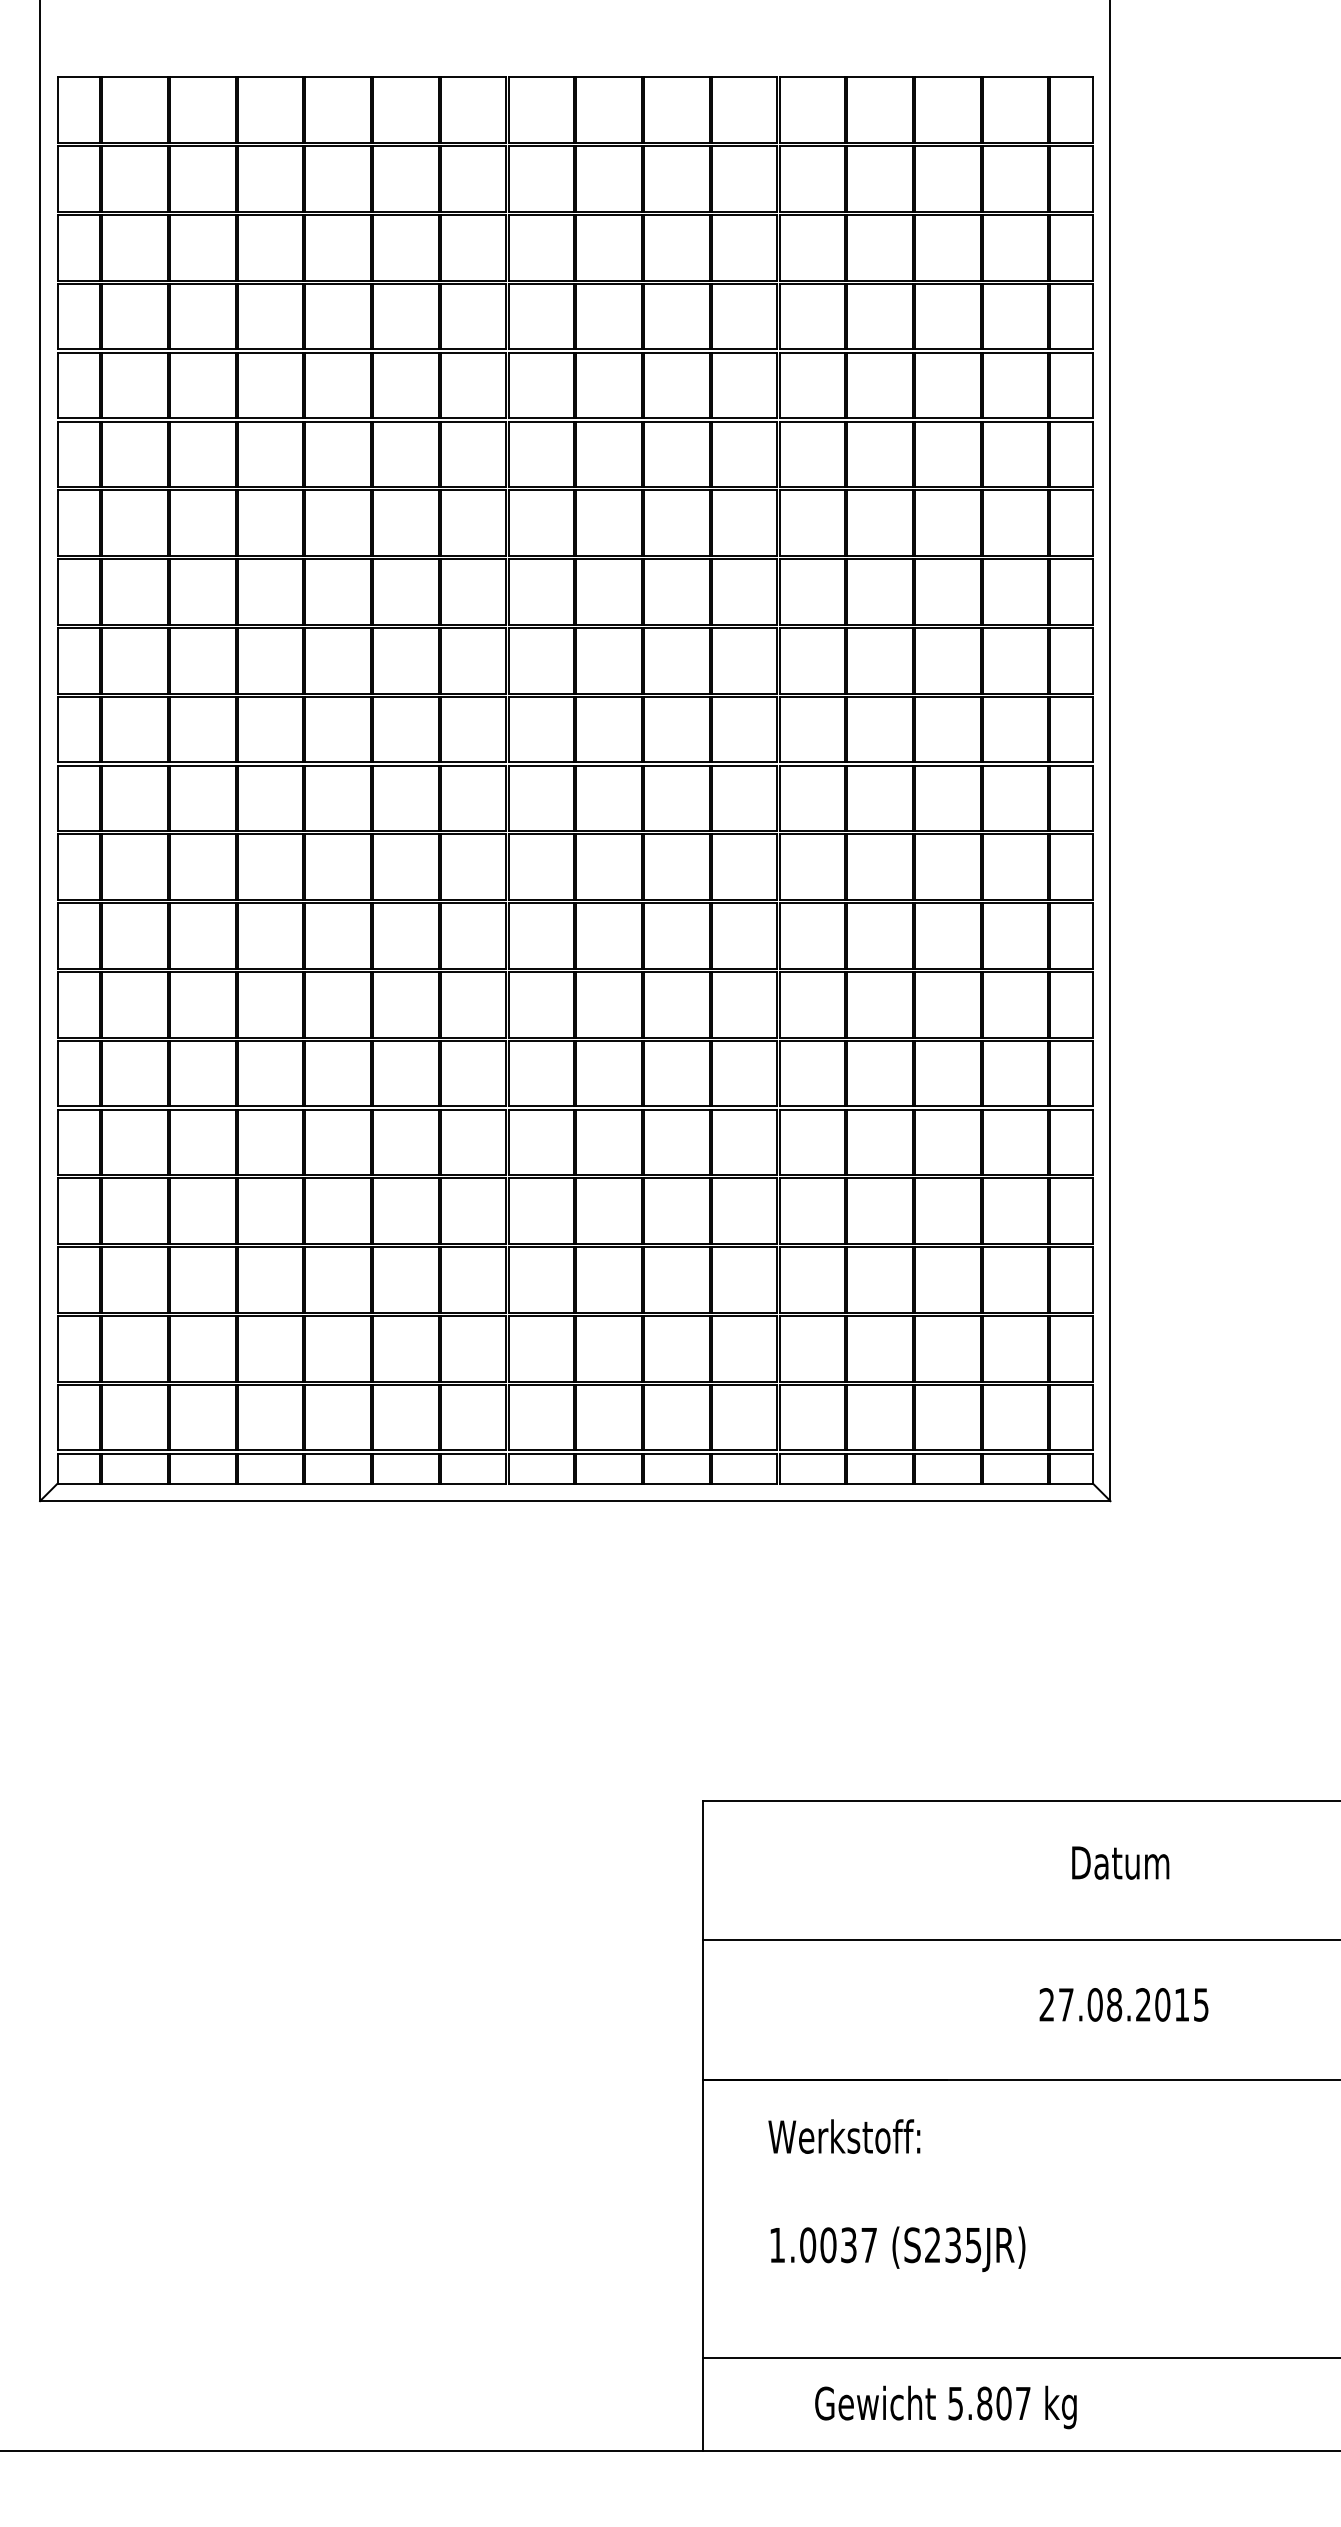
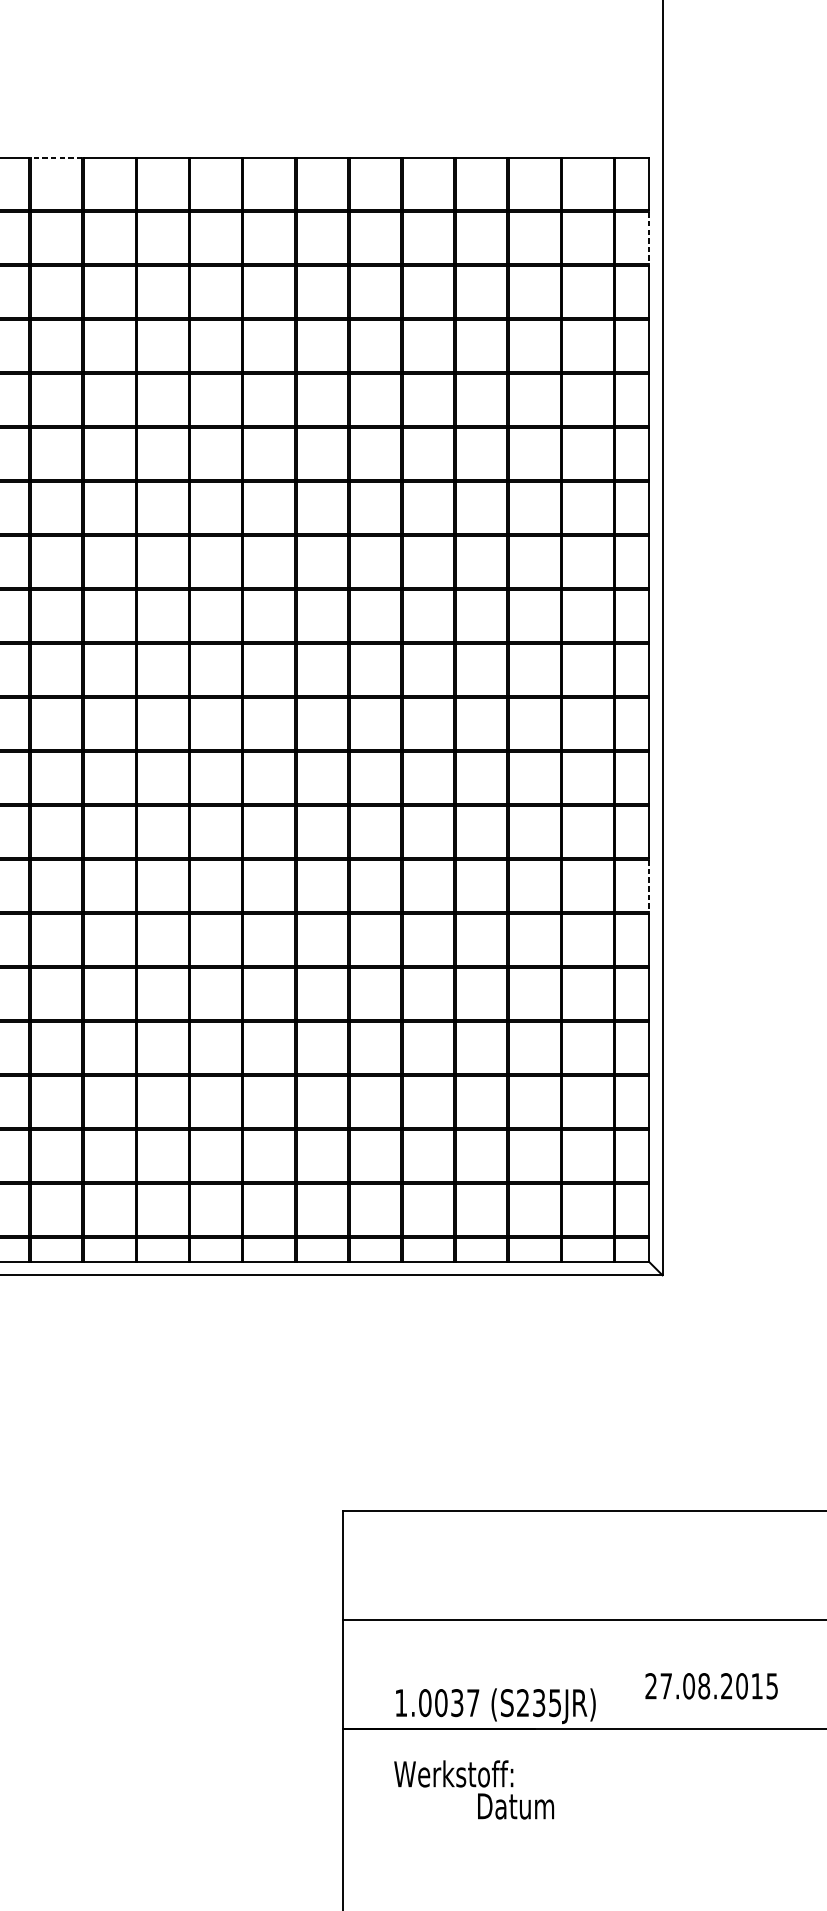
line: (338, 77) -> (56, 158), solid -> dashed
line: (1093, 179) -> (649, 238), solid -> dashed
line: (1093, 1004) -> (649, 885), solid -> dashed
text: (1120, 1862) -> (515, 1806), moved
text: (1123, 2004) -> (711, 1685), moved
text: (897, 2248) -> (495, 1705), moved

